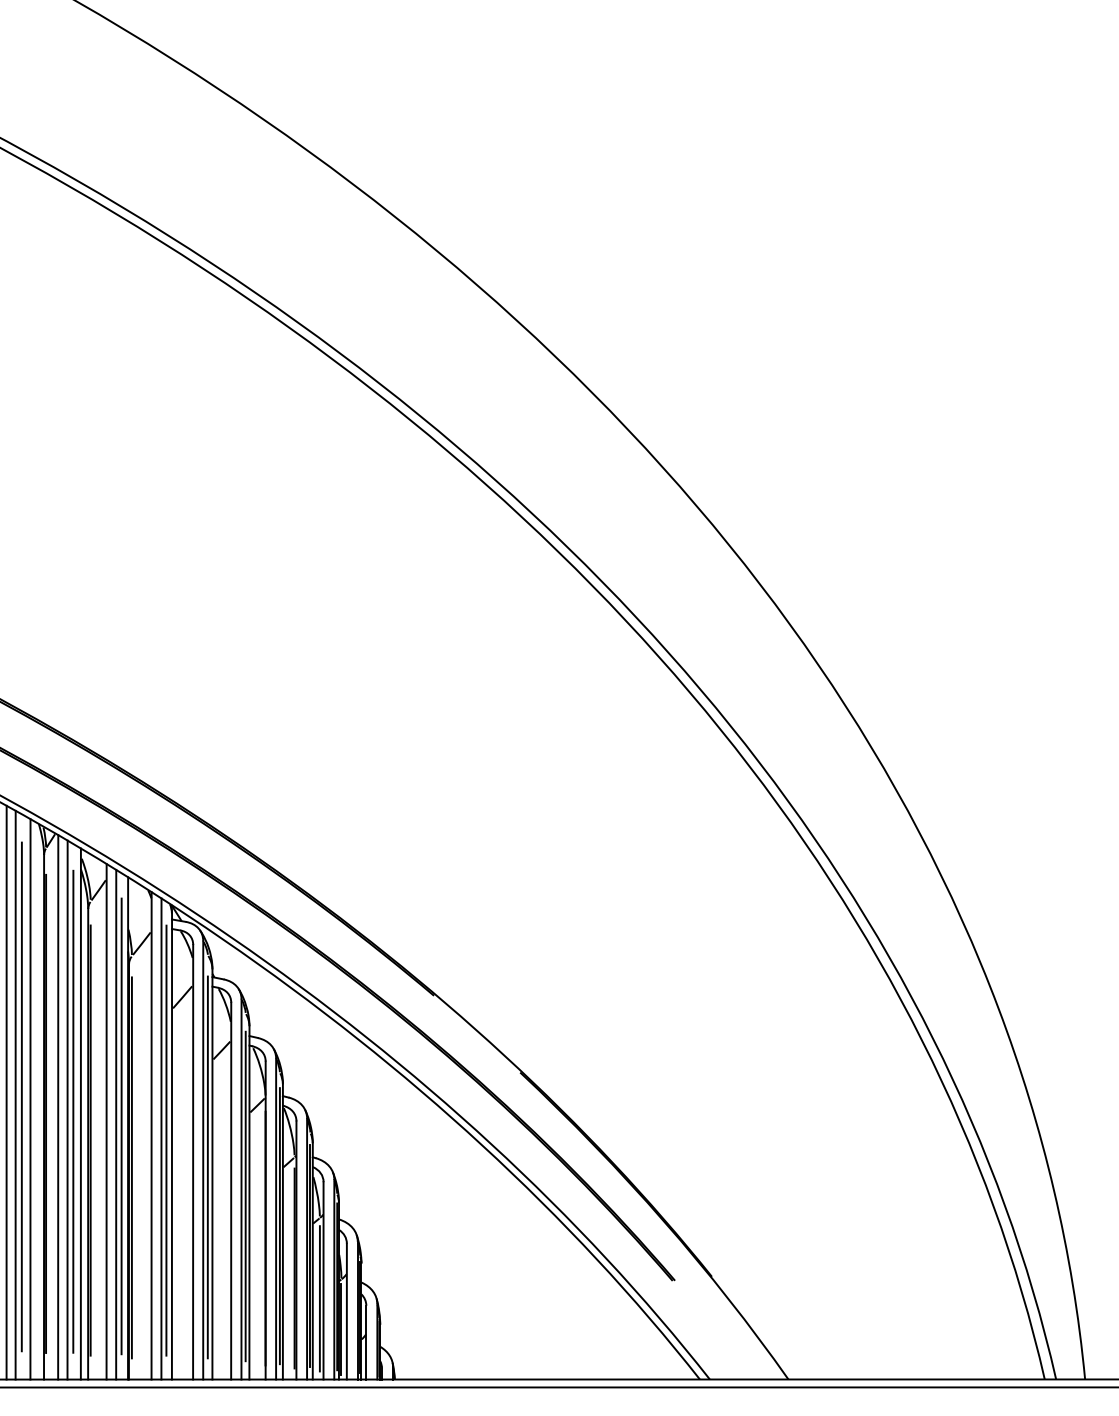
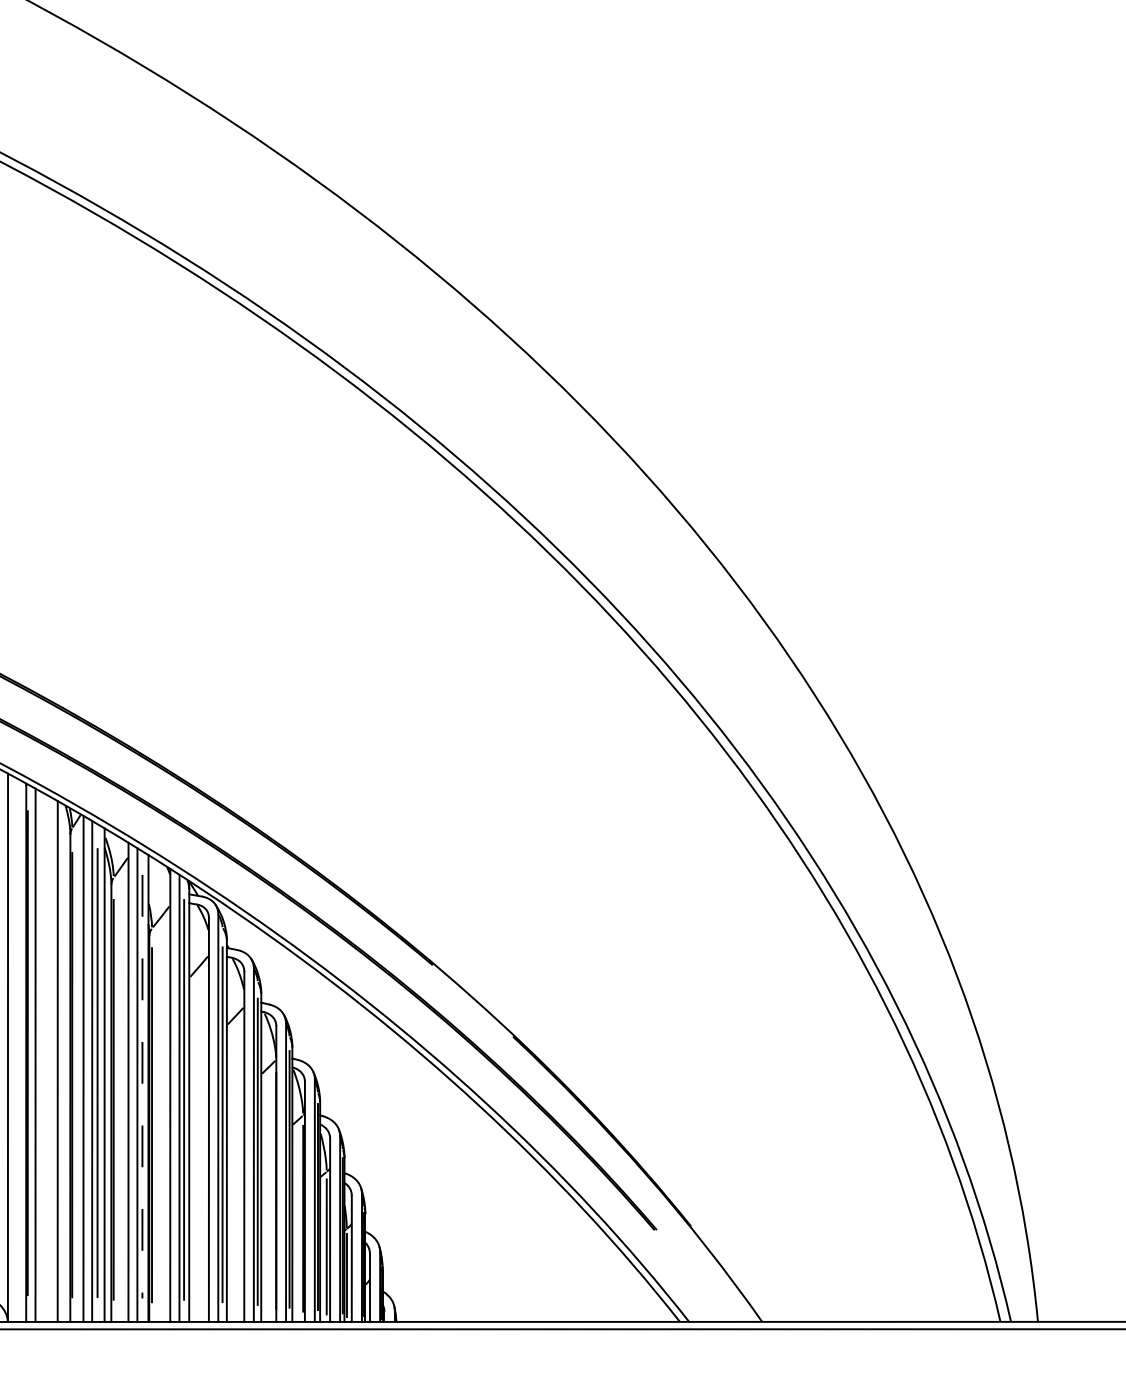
line: (15, 1095) -> (43, 1057), removed
line: (21, 1096) -> (49, 1058), removed
line: (121, 1126) -> (142, 1086), solid -> dashed

